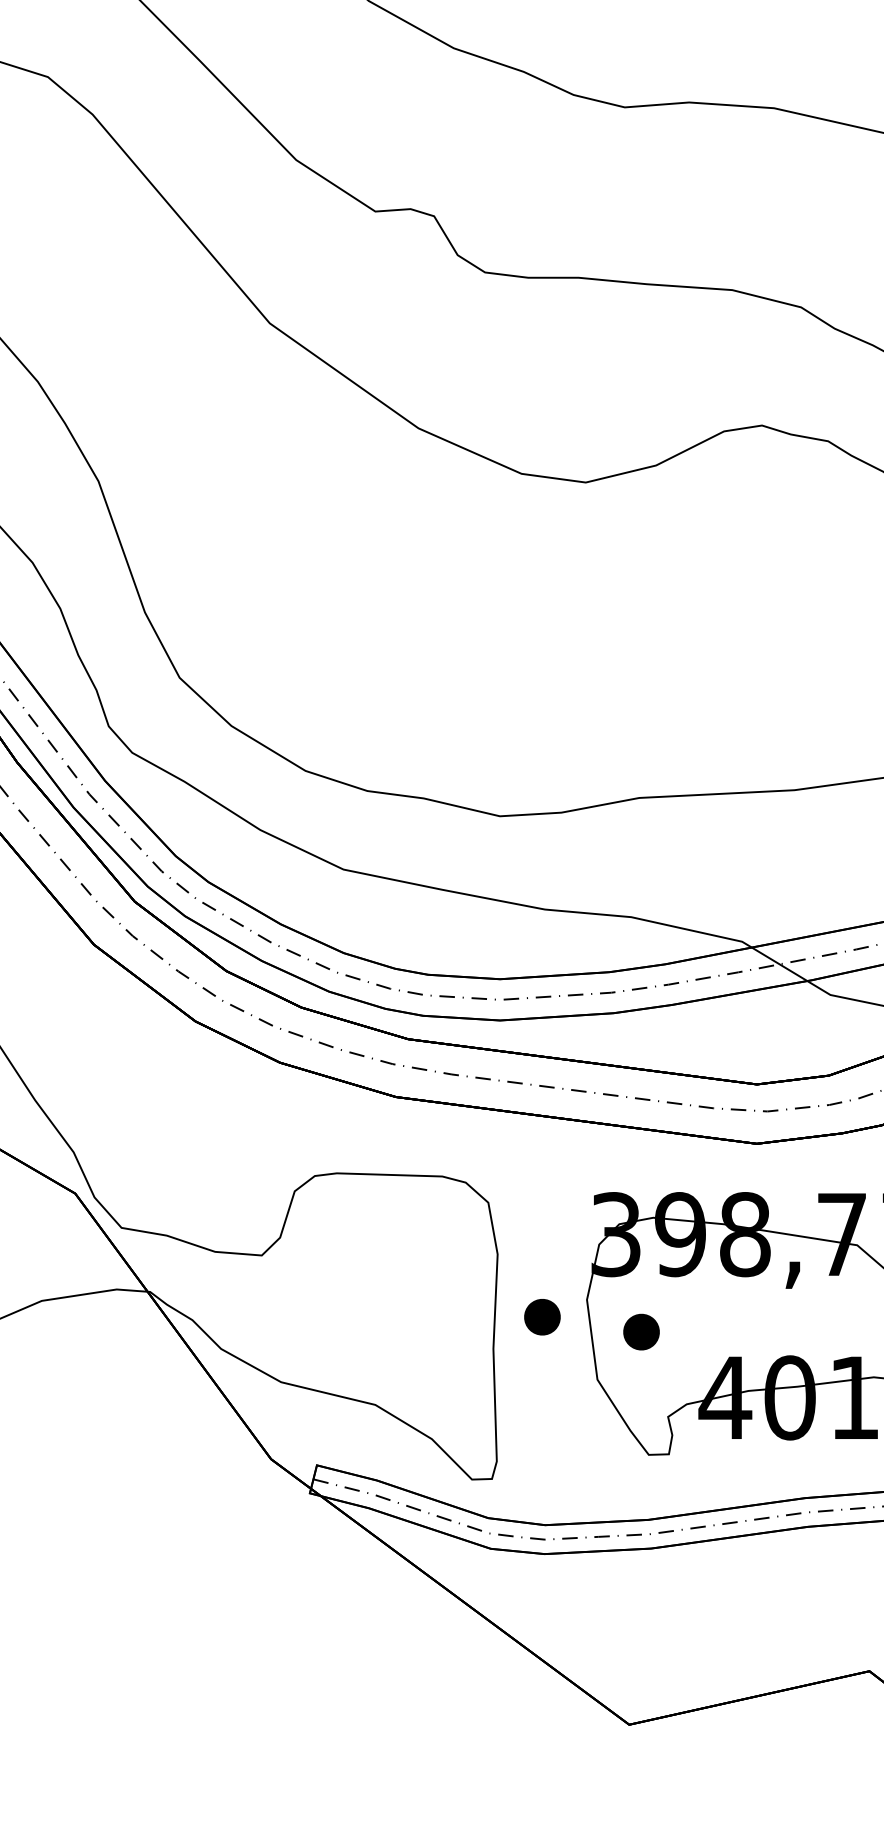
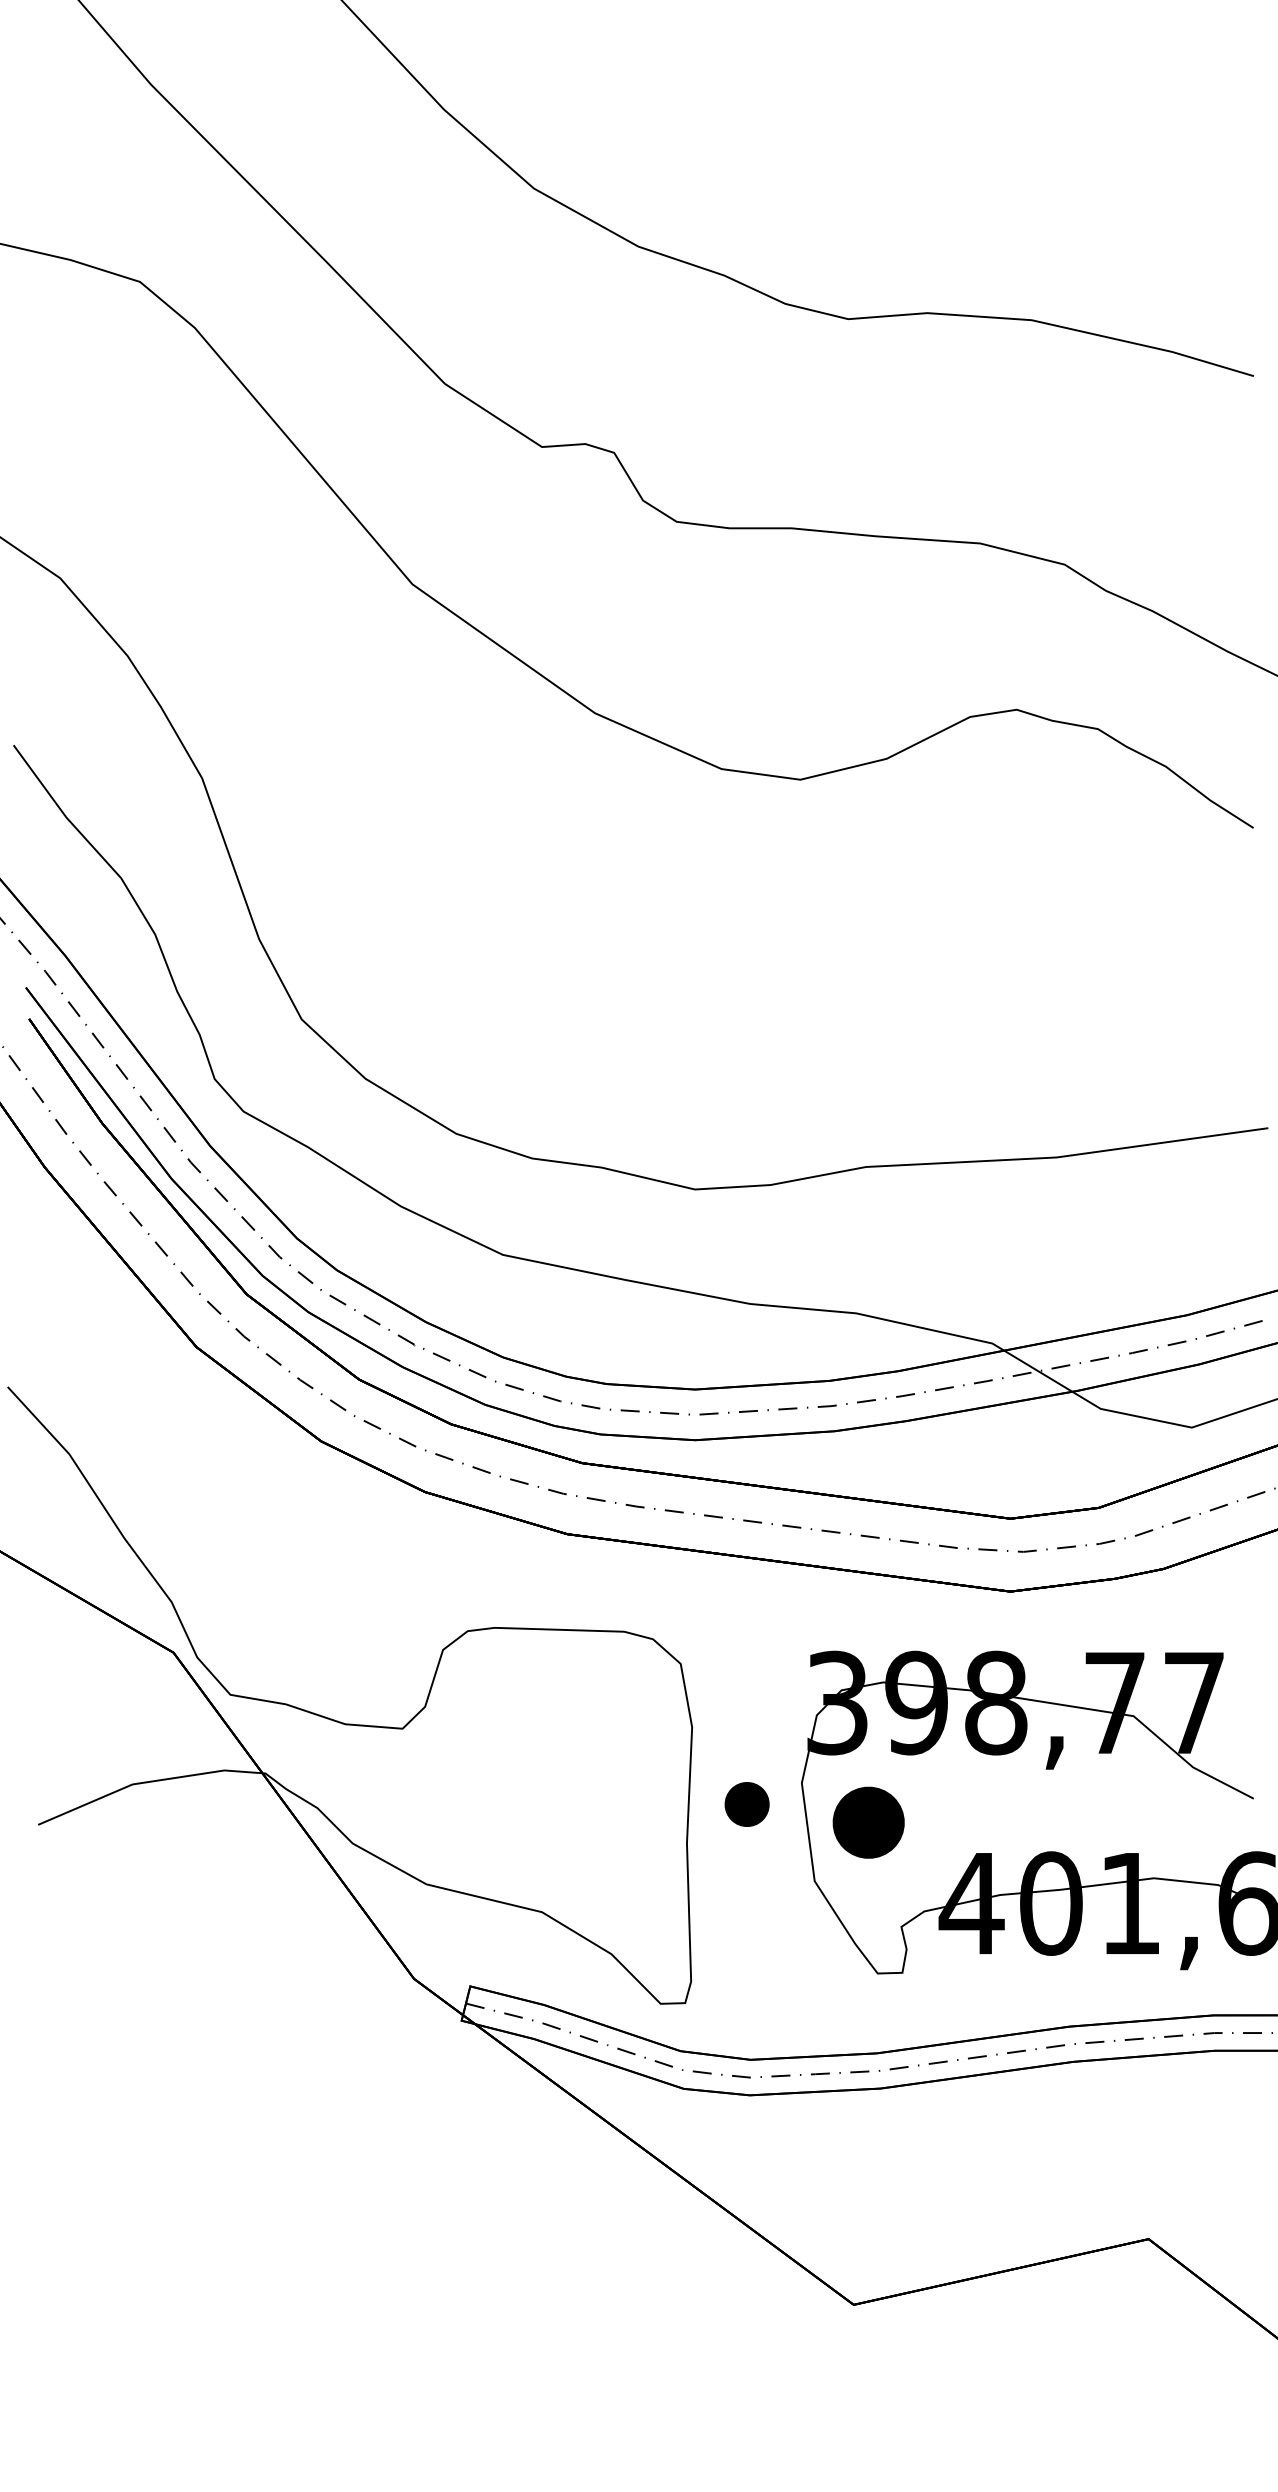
part: (641, 1331) -> (868, 1822), size x1.6

